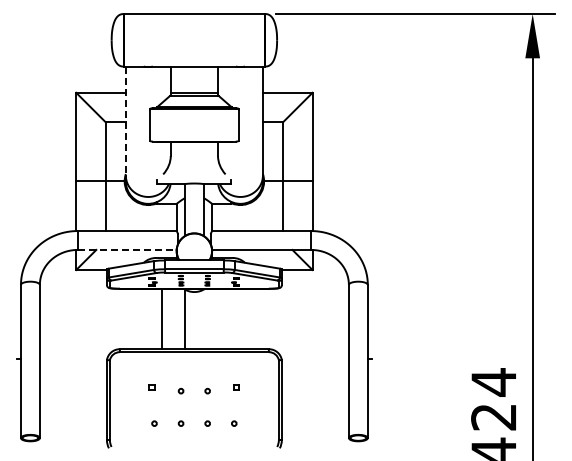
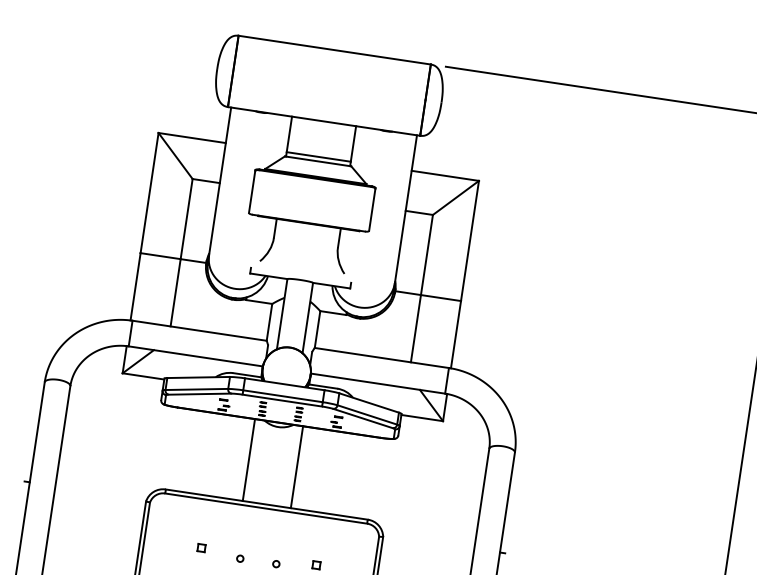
line: (125, 121) -> (219, 181), dashed -> solid
line: (127, 249) -> (196, 355), dashed -> solid
line: (161, 318) -> (248, 459), moved
line: (185, 318) -> (297, 466), moved

